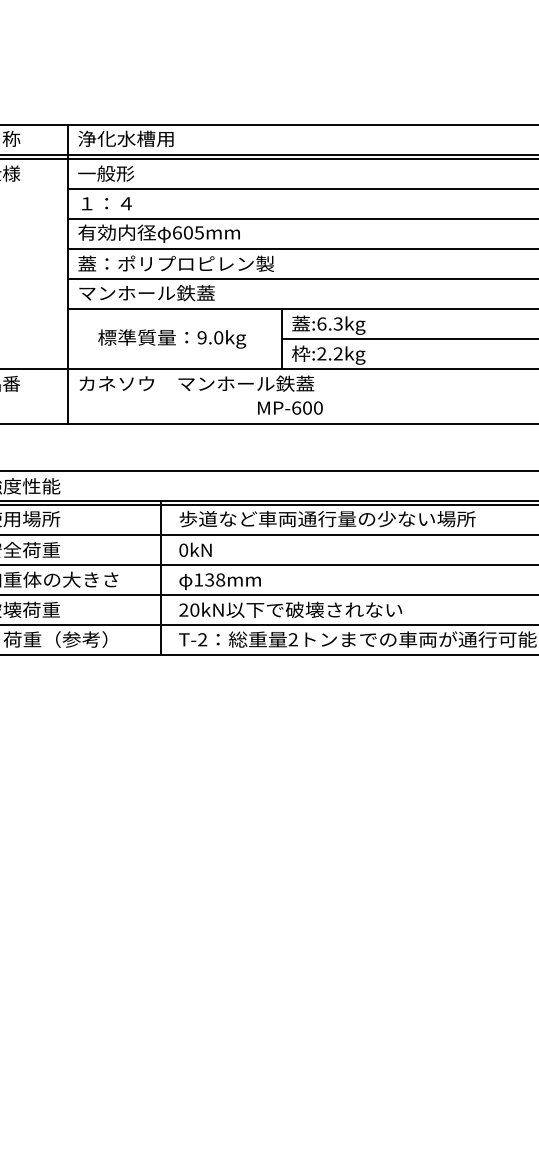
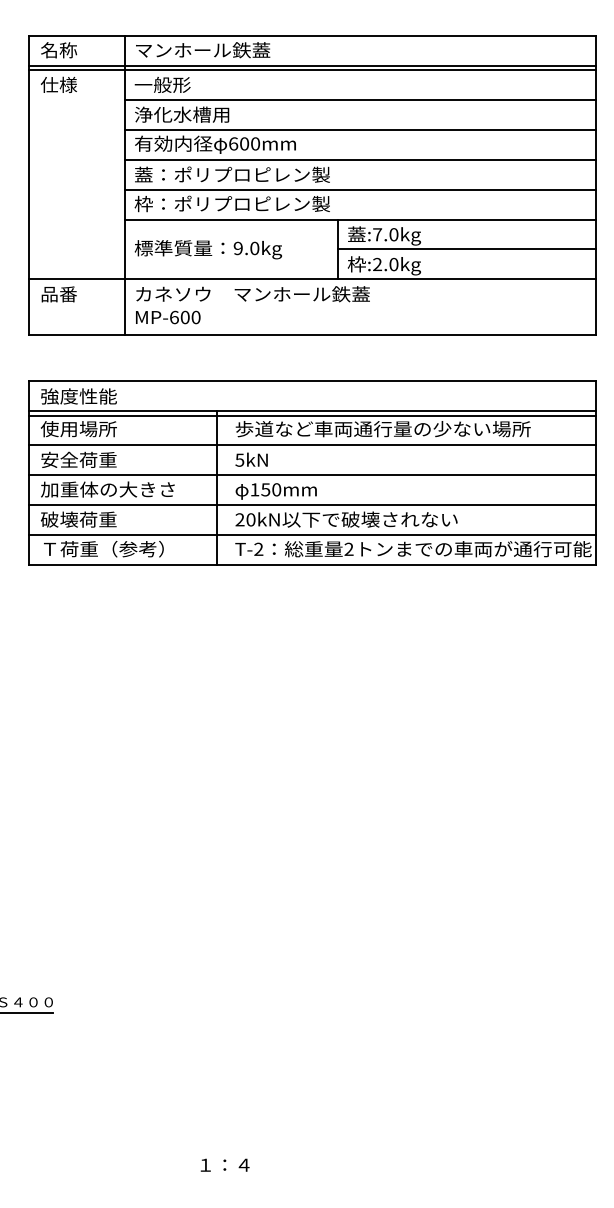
text: (146, 139) -> (202, 50), 浄化水槽用 -> マンホール鉄蓋
text: (126, 203) -> (182, 114), １：４ -> 浄化水槽用
text: (199, 232) -> (255, 143), 605mm -> 600mm
text: (175, 292) -> (231, 203), マンホール鉄蓋 -> 枠：ポリプロピレン製
text: (329, 323) -> (385, 234), :6.3kg -> :7.0kg
text: (171, 338) -> (207, 249), moved
text: (337, 353) -> (393, 264), :2.2kg -> :2.0kg
text: (290, 408) -> (168, 317), moved
text: (183, 549) -> (239, 459), 0kN -> 5kN
text: (215, 579) -> (271, 489), 138mm -> 150mm

